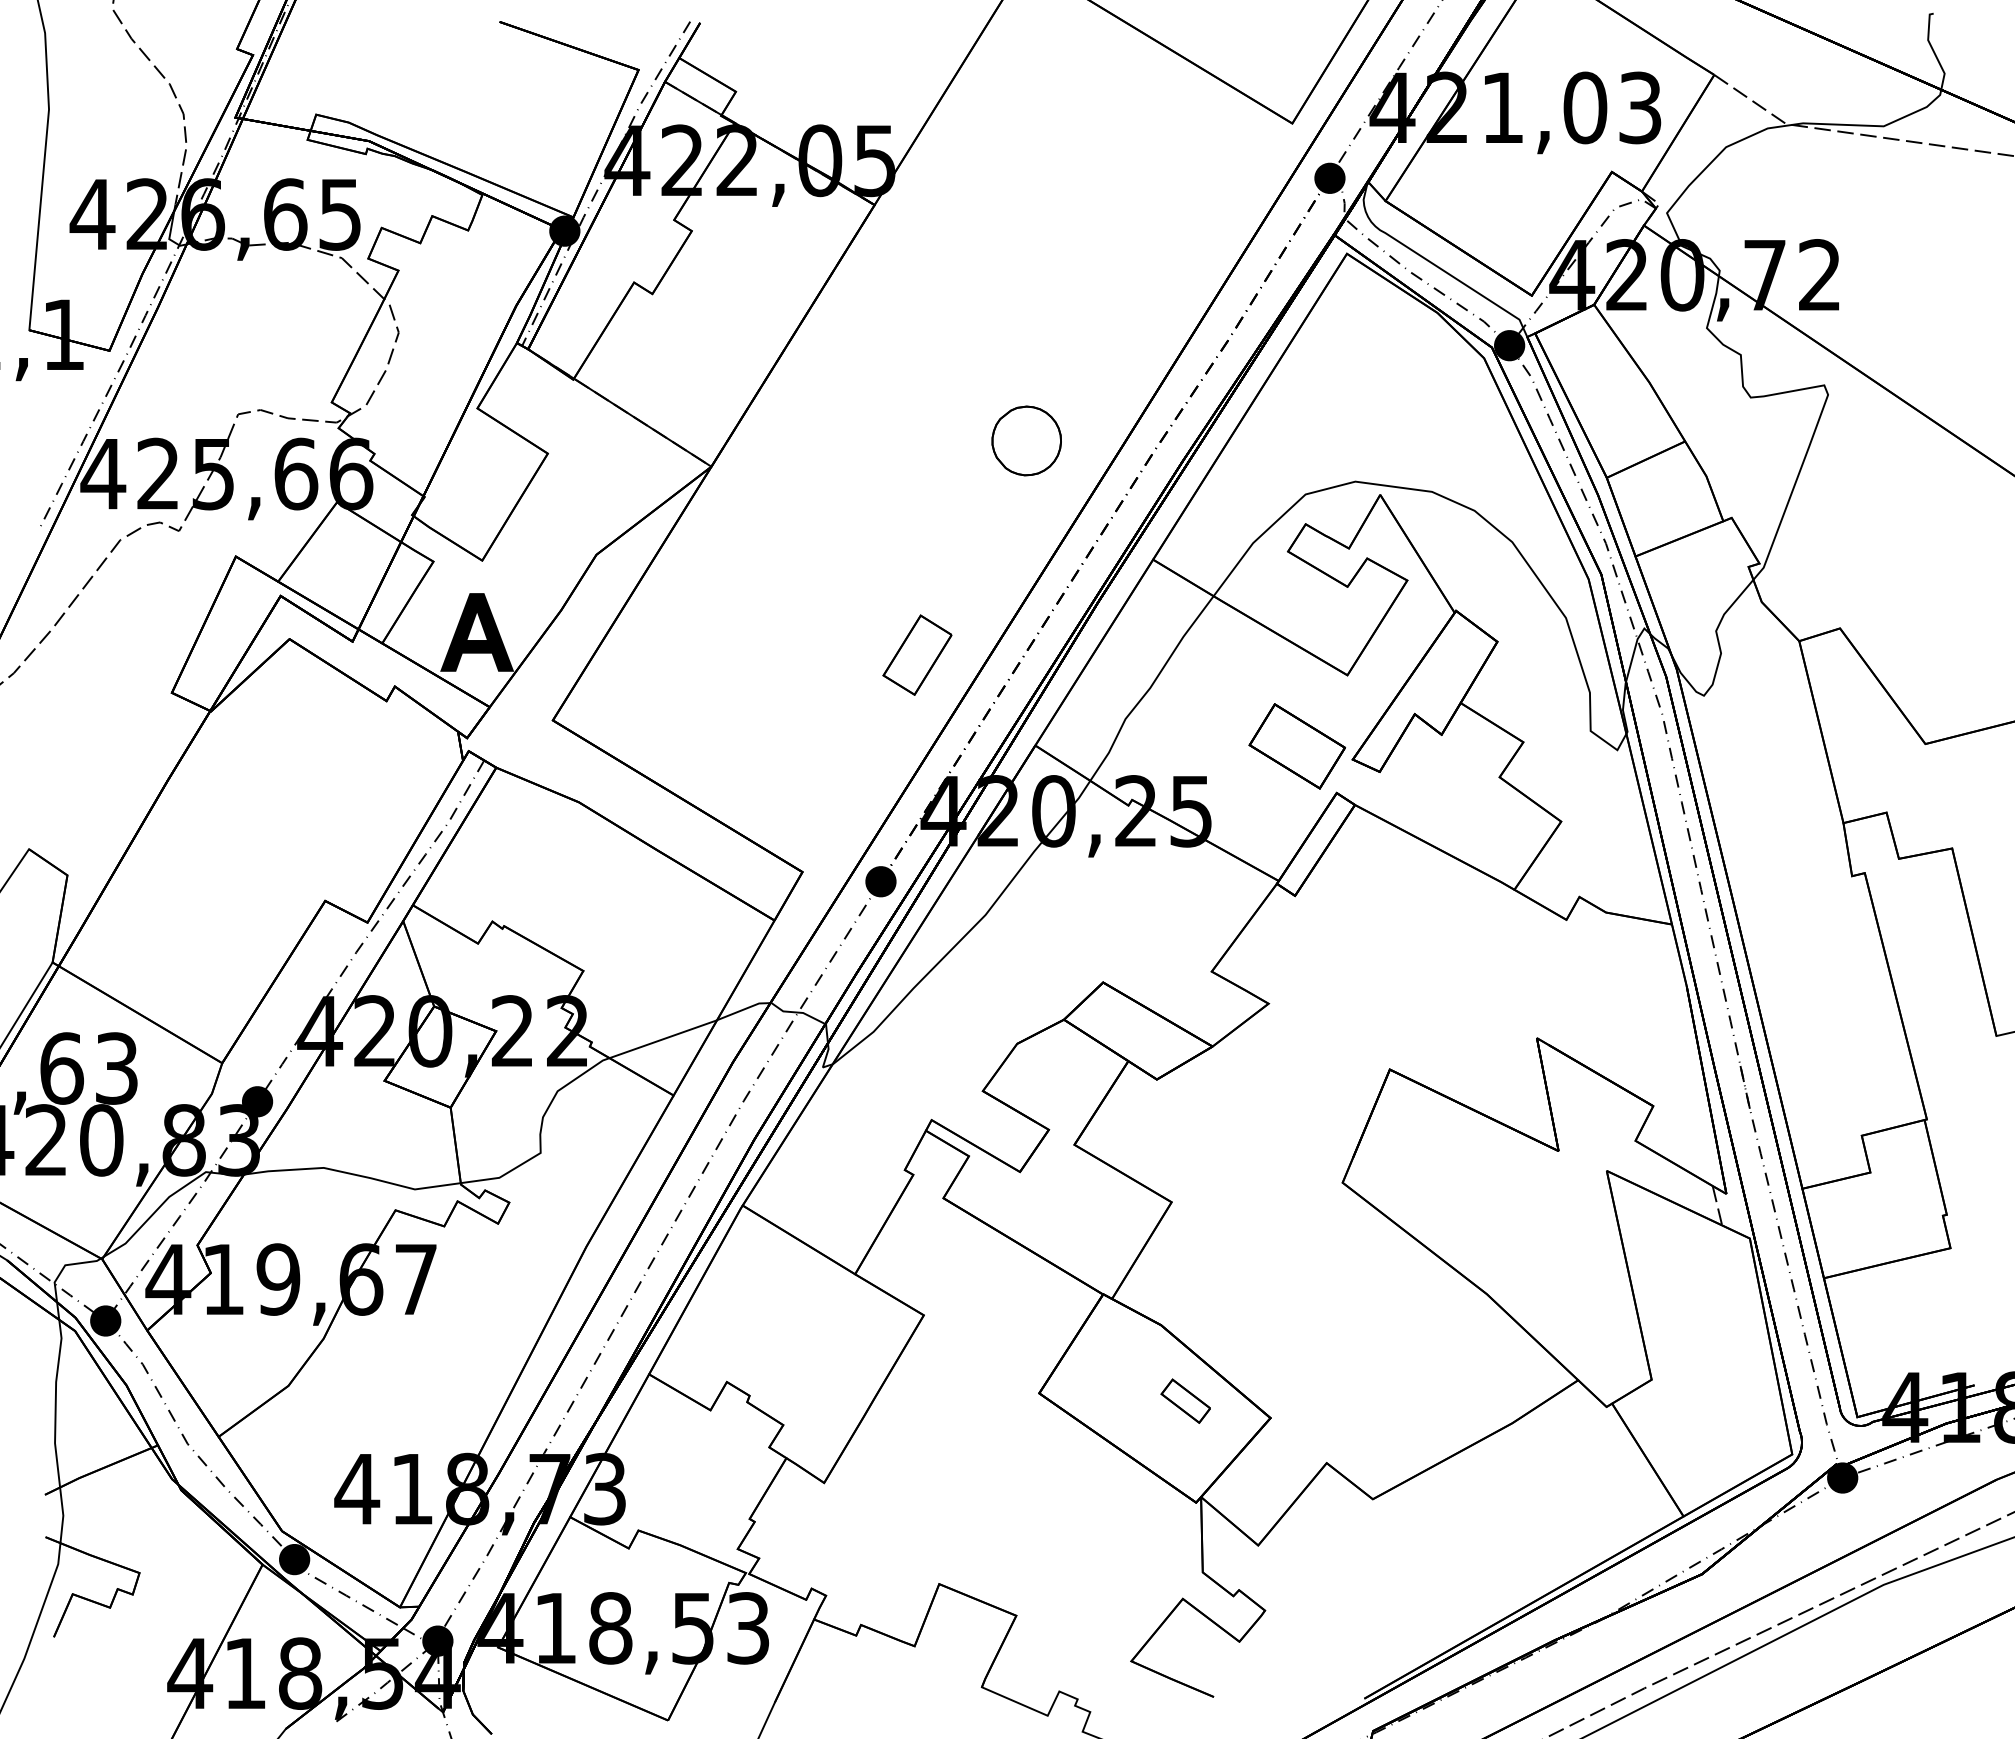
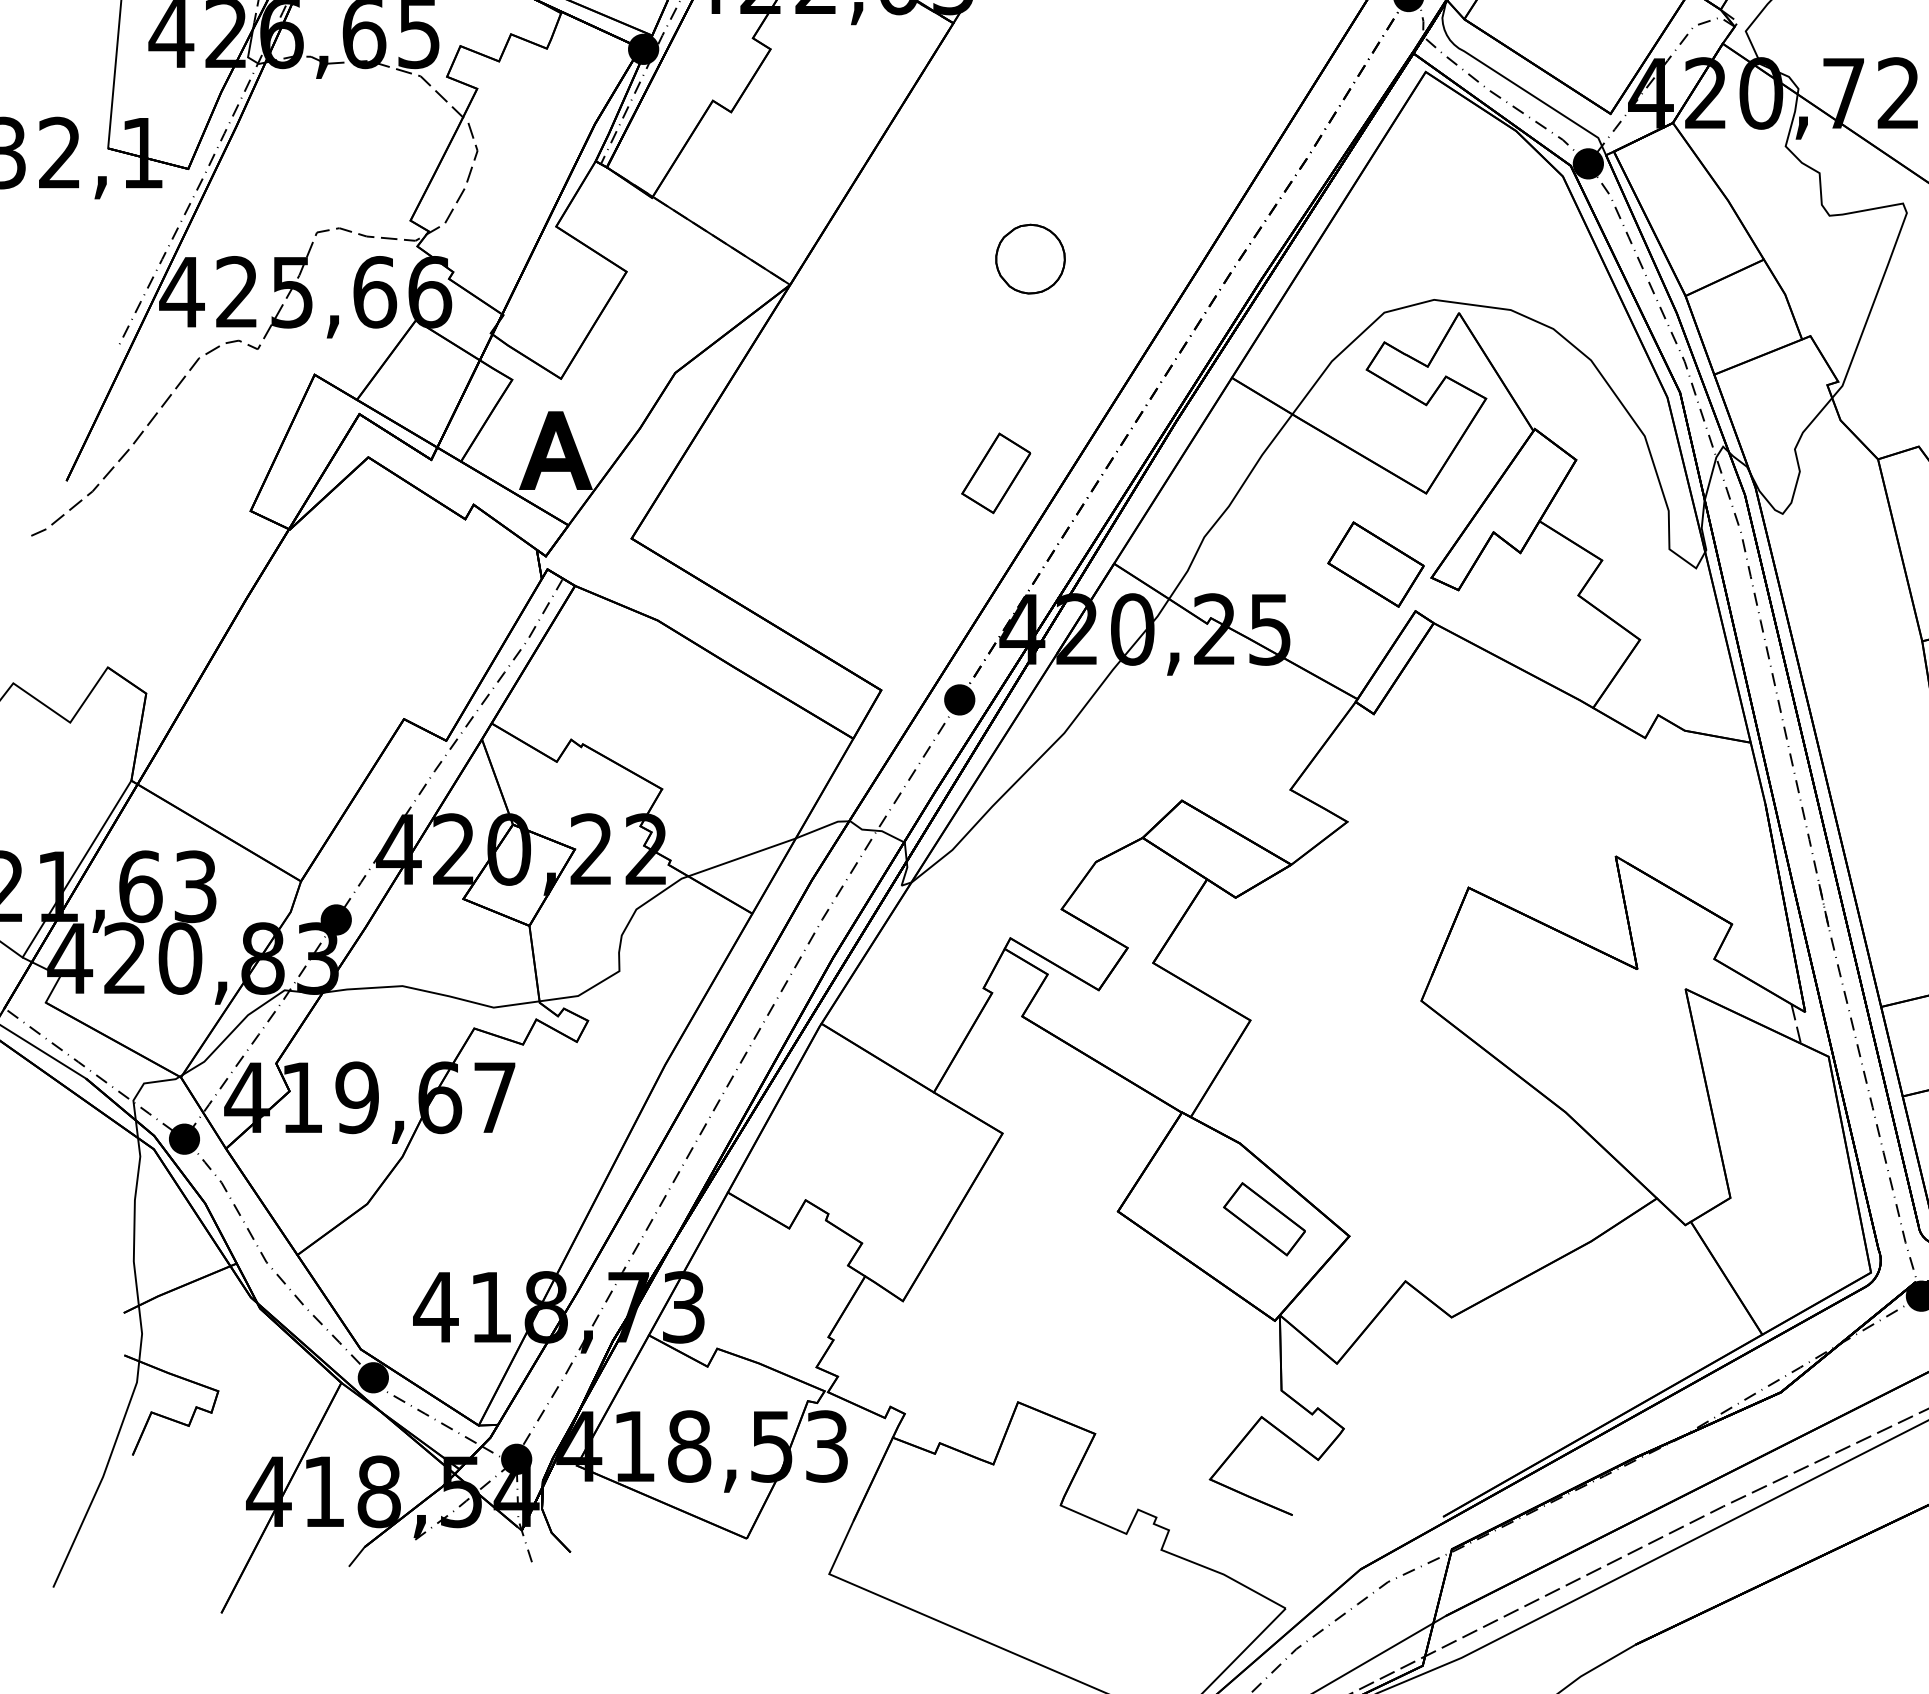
part: (1026, 440) -> (1030, 258), moved
part: (1185, 1401) -> (1264, 1219), size x1.67

